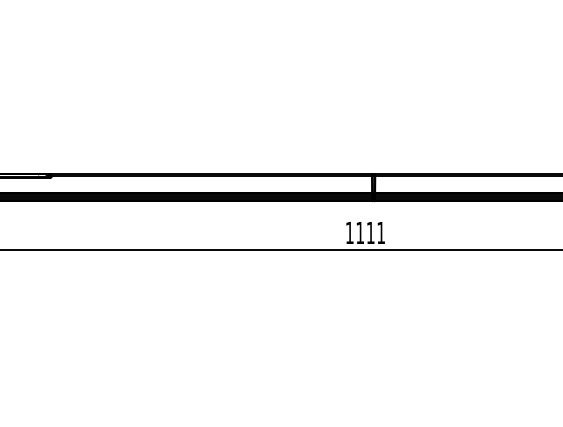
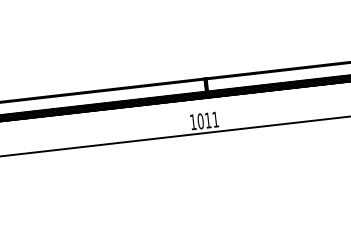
text: (360, 232) -> (200, 121), 1111 -> 1011

